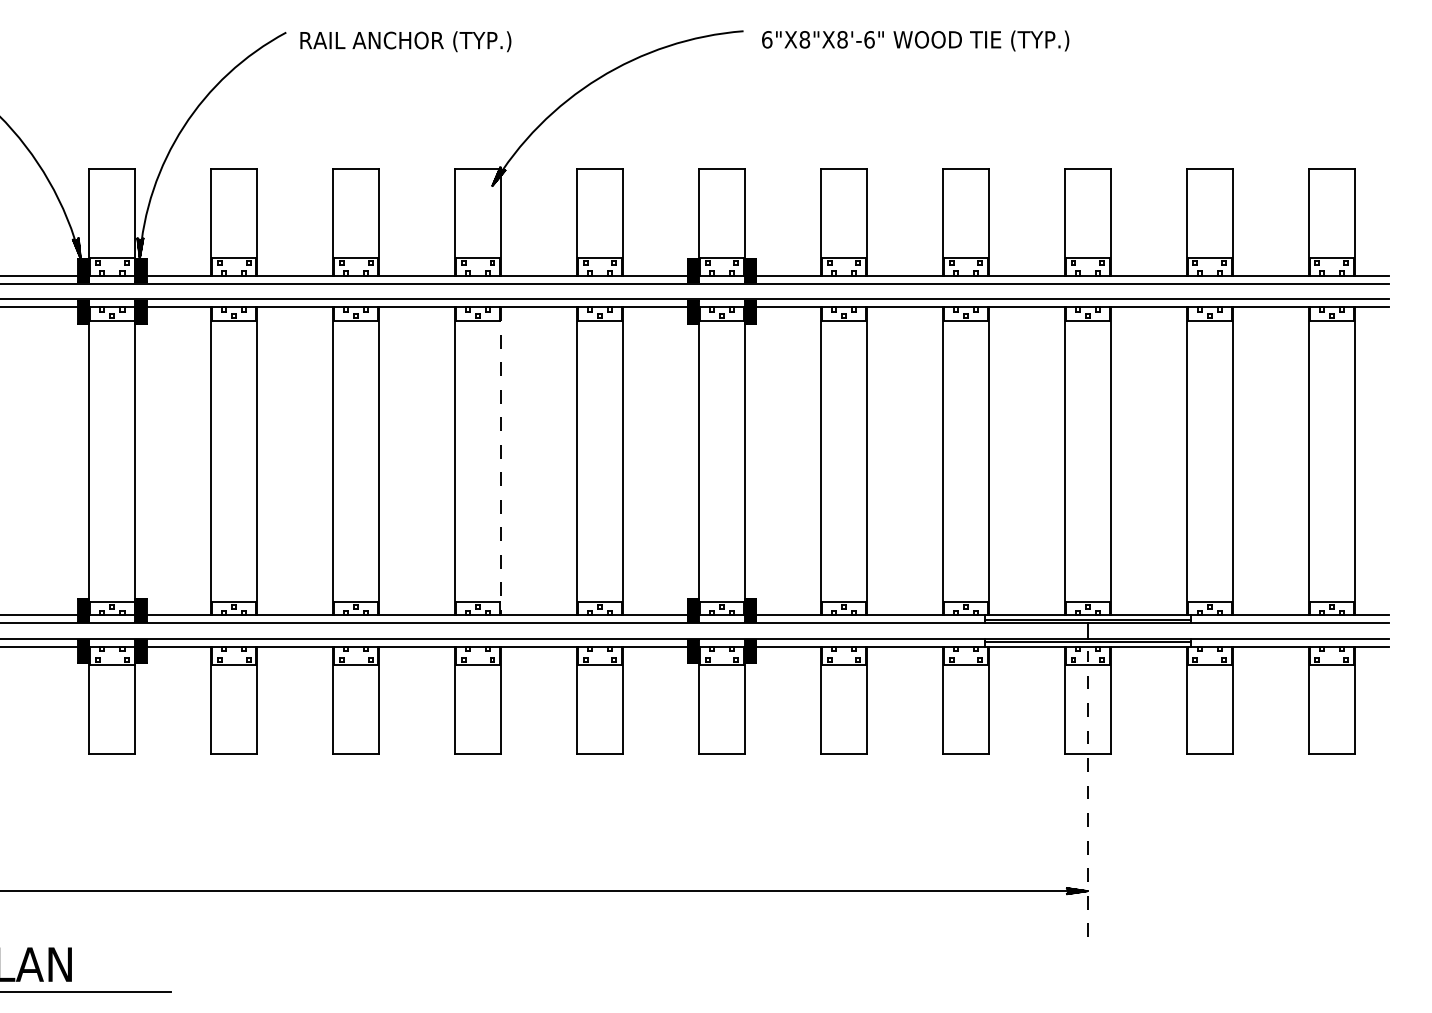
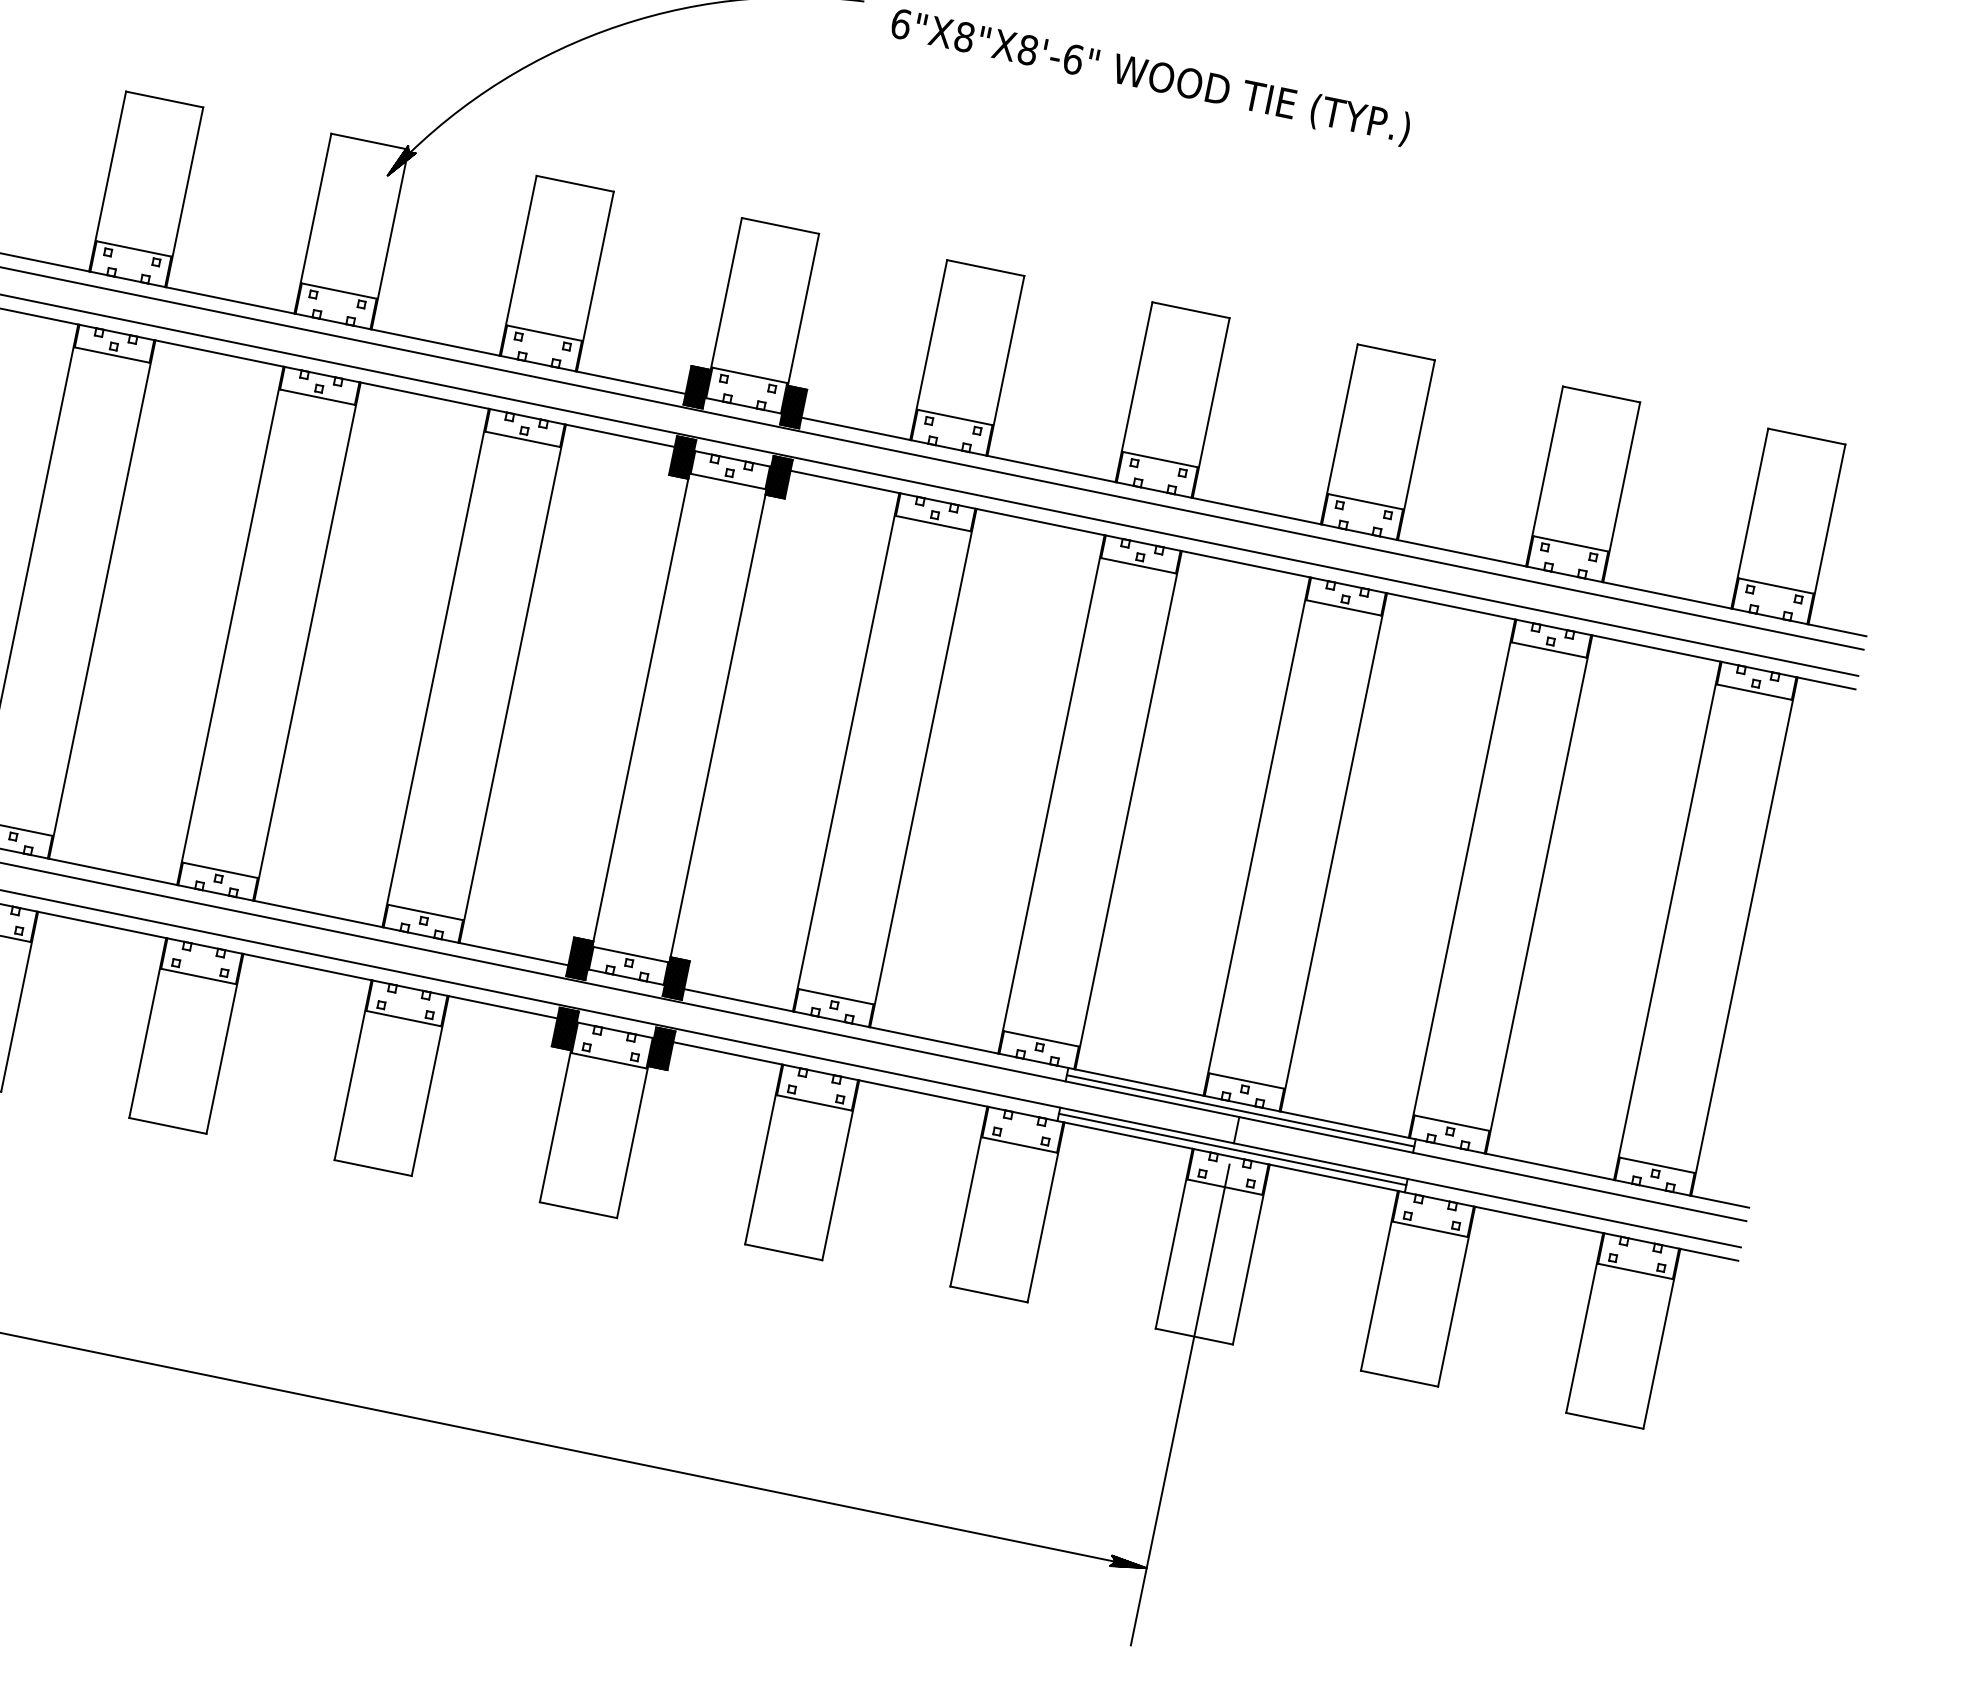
line: (501, 461) -> (308, 642), dashed -> solid
line: (1087, 794) -> (1179, 1405), dashed -> solid

